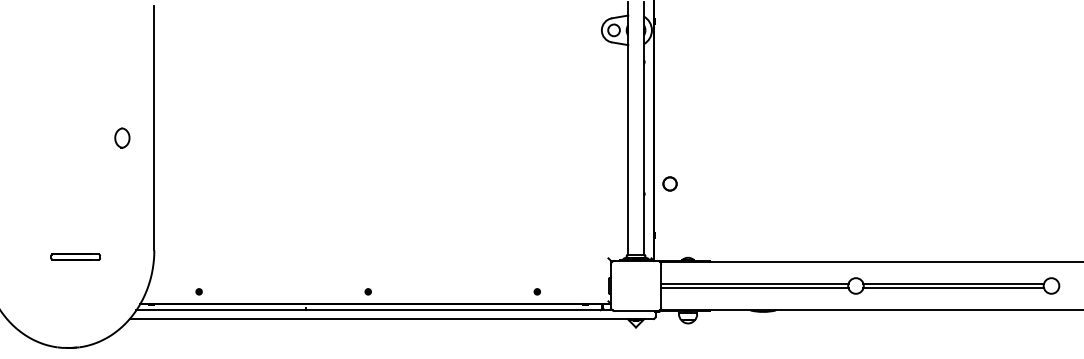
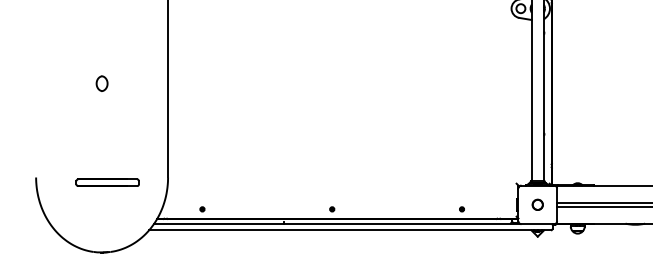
part: (122, 137) -> (102, 83), moved
circle: (669, 183) -> (537, 204), moved
part: (75, 256) -> (107, 182), size x1.67

